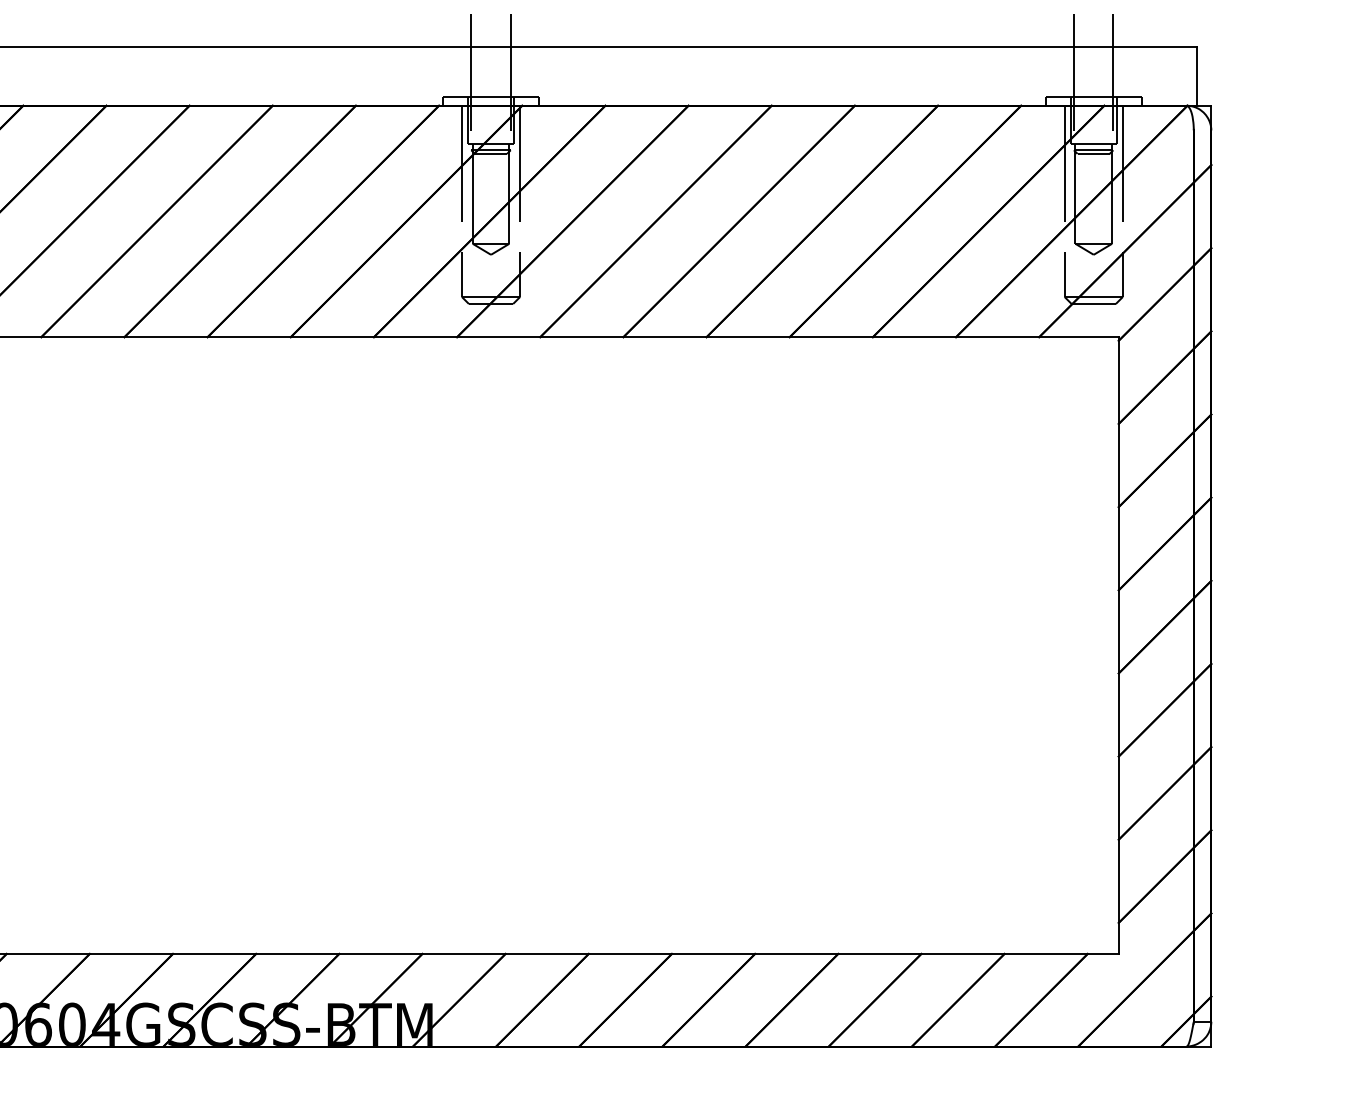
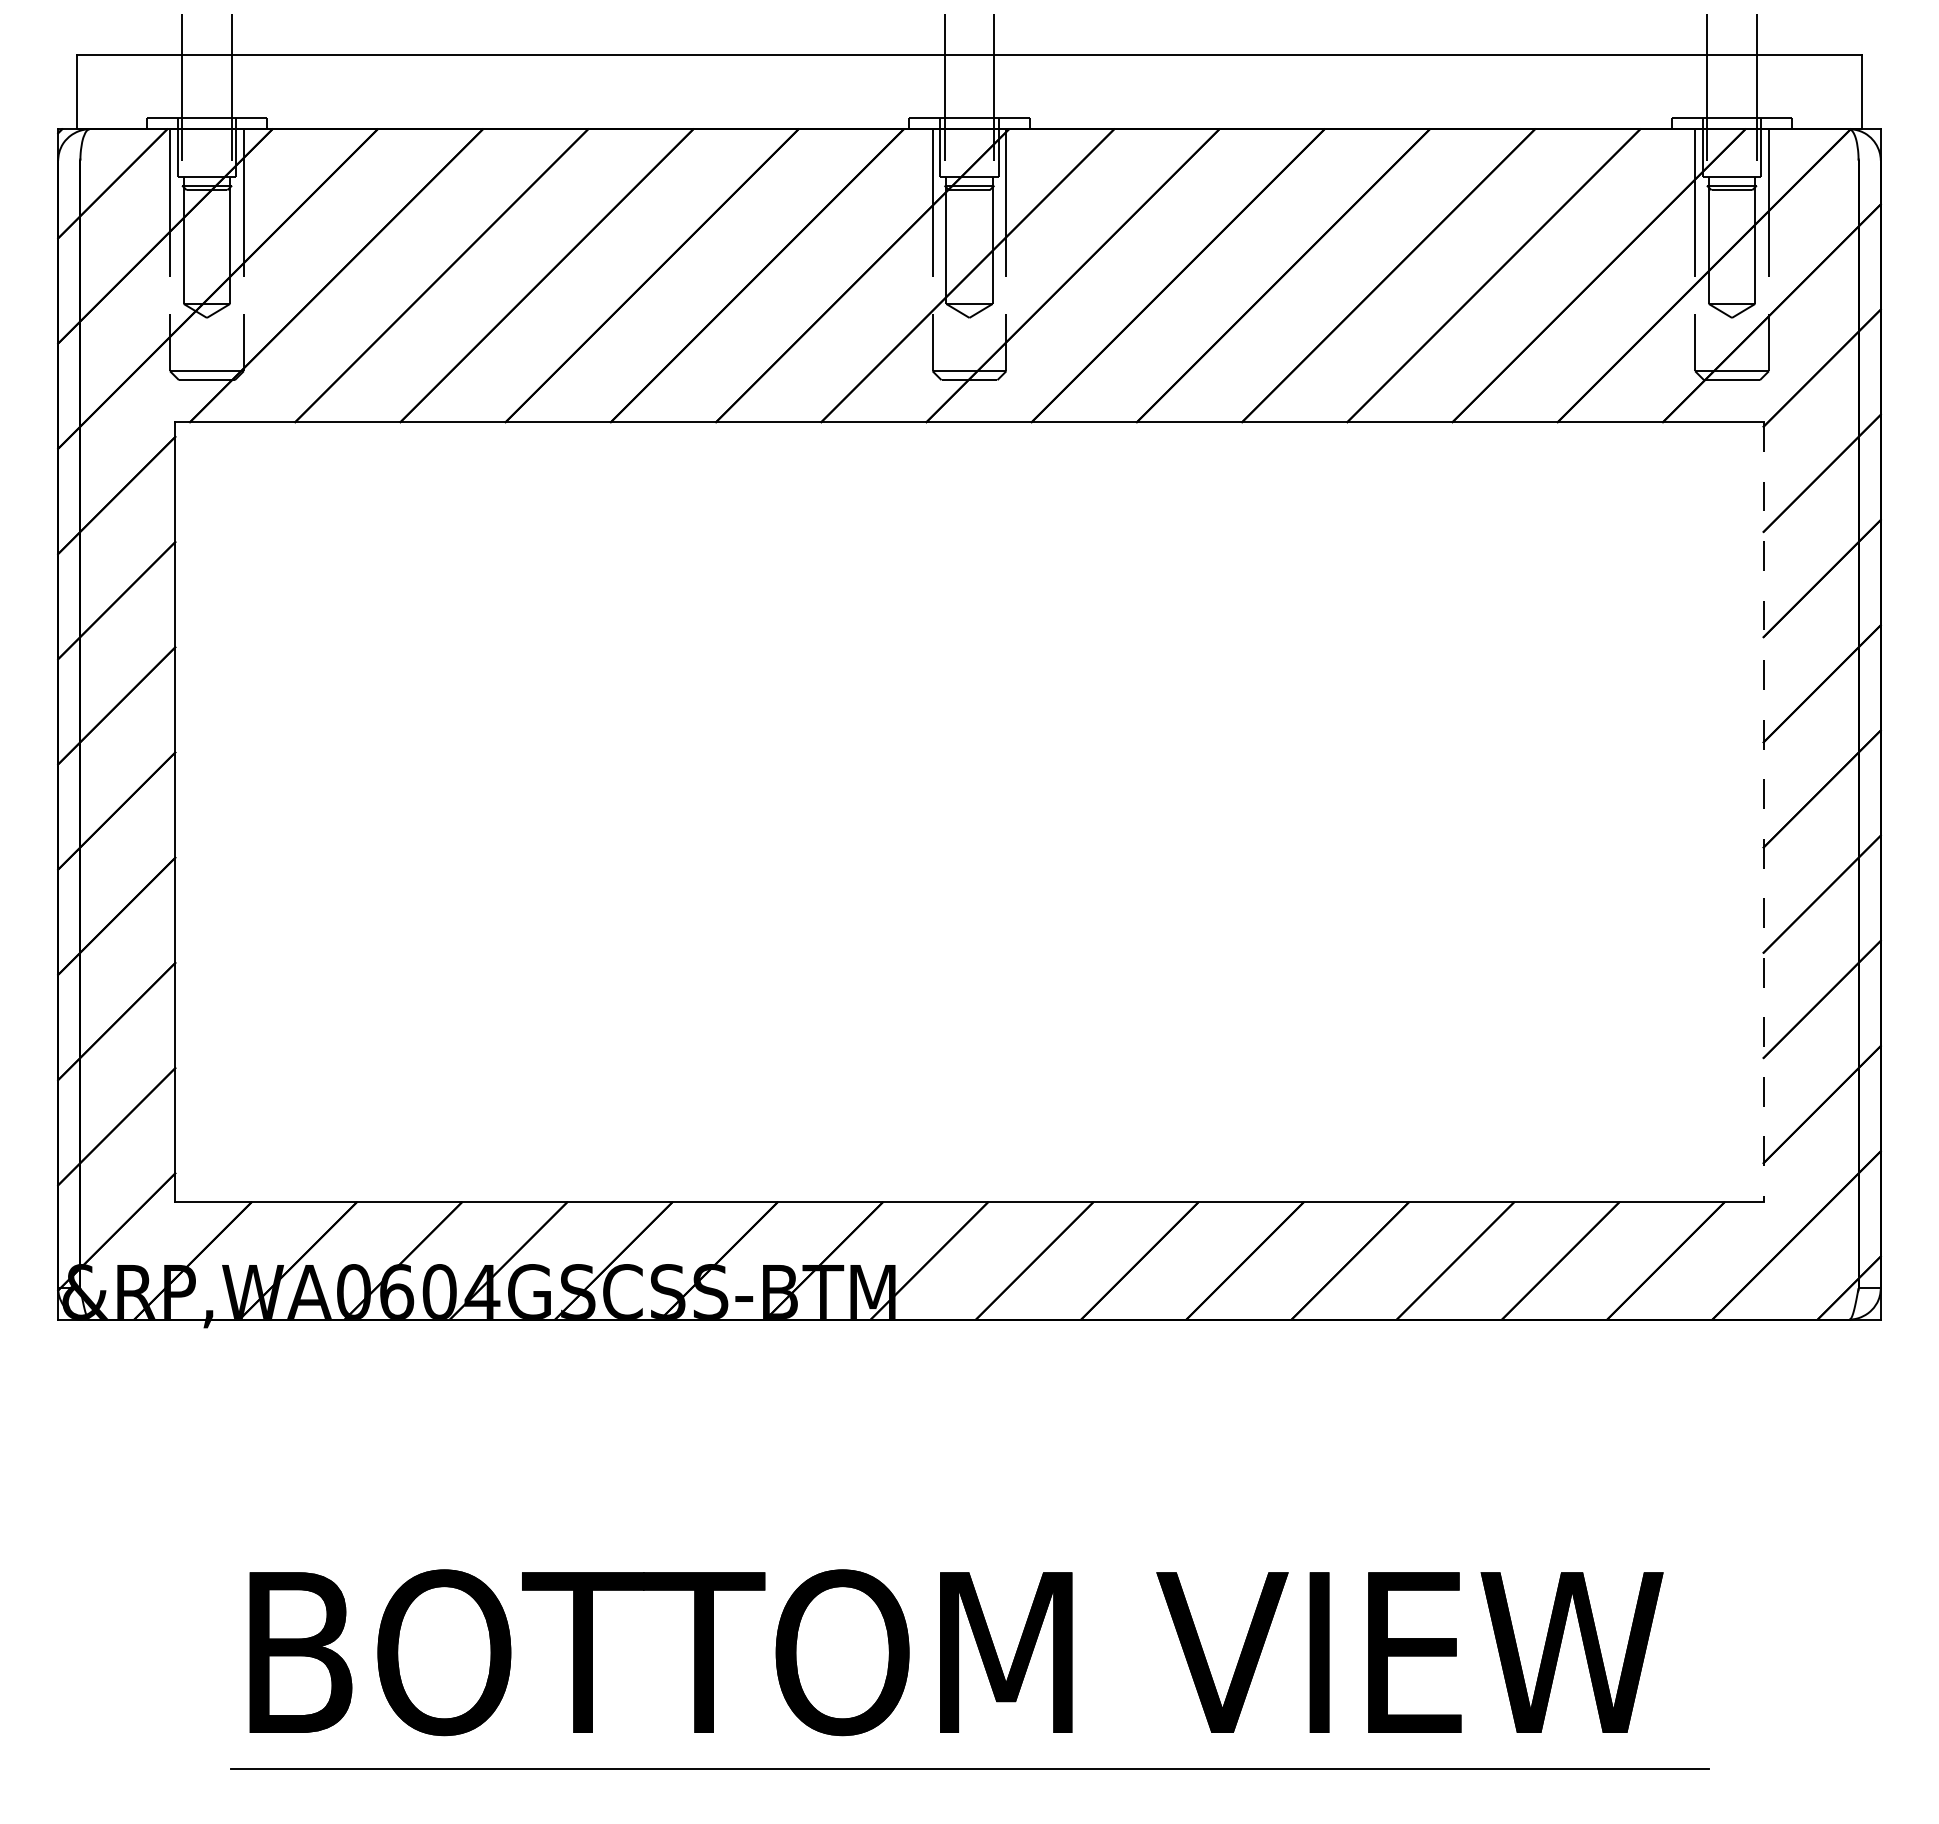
line: (1118, 645) -> (1763, 812), solid -> dashed

